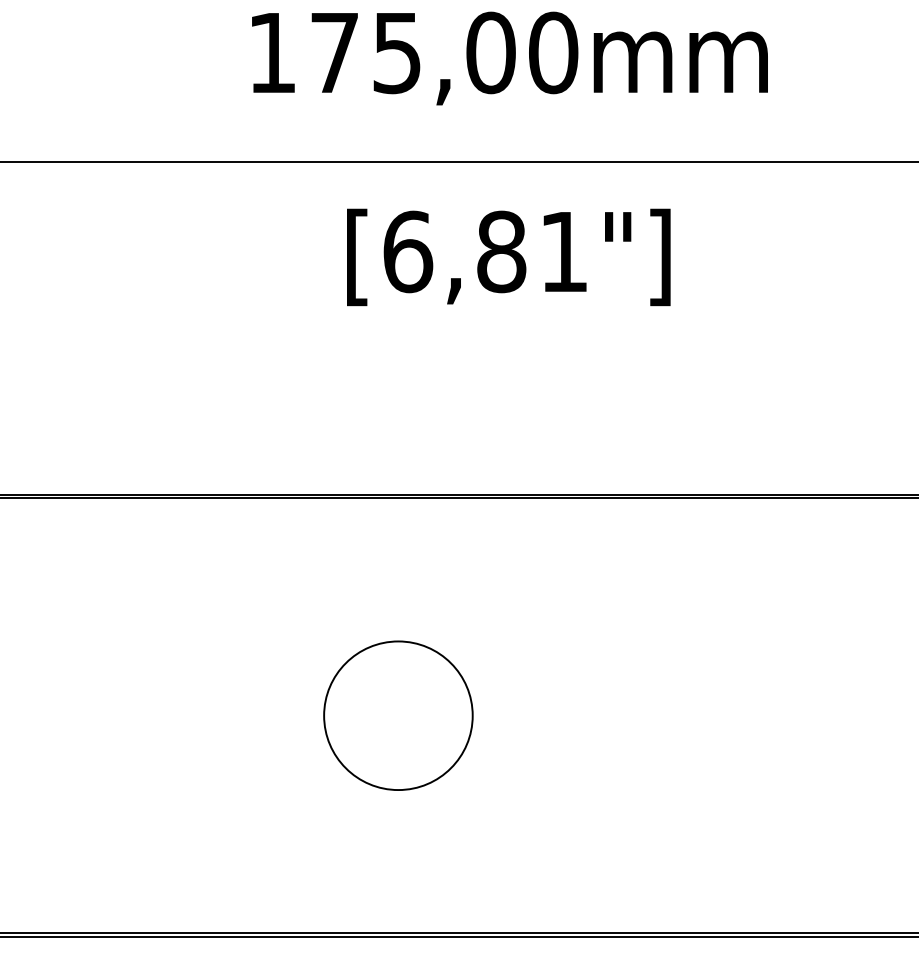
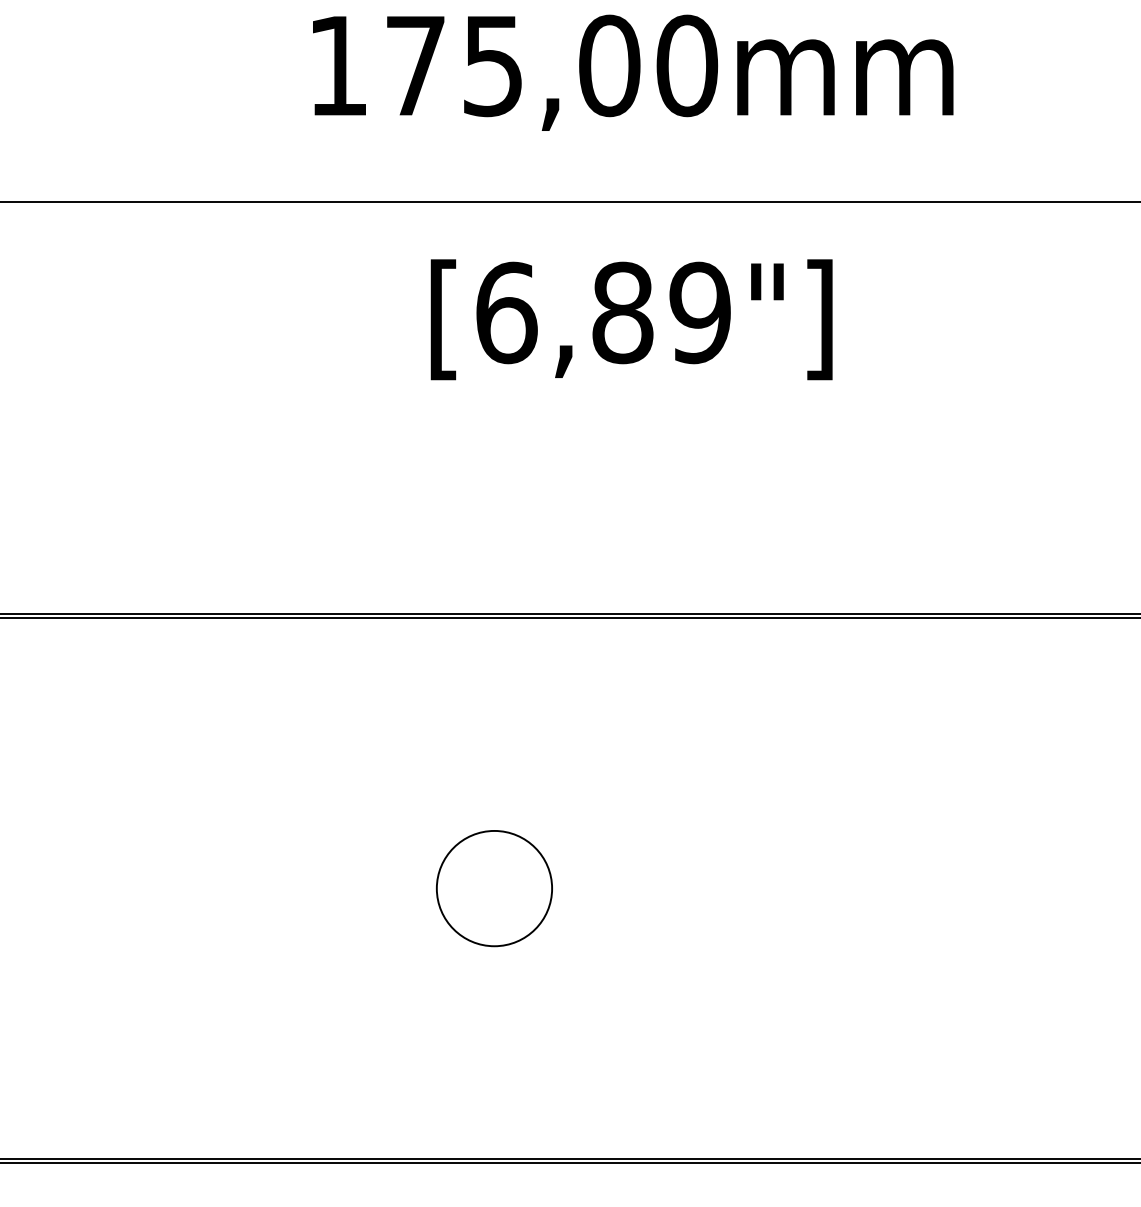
text: (563, 251) -> (699, 312), [6,81"] -> [6,89"]
circle: (397, 715) -> (493, 888), size x0.62

